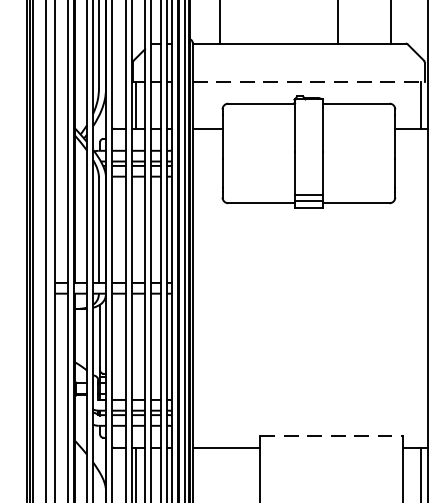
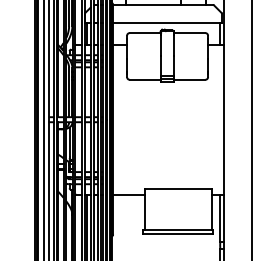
line: (310, 81) -> (168, 22), dashed -> solid
line: (332, 437) -> (178, 189), dashed -> solid

